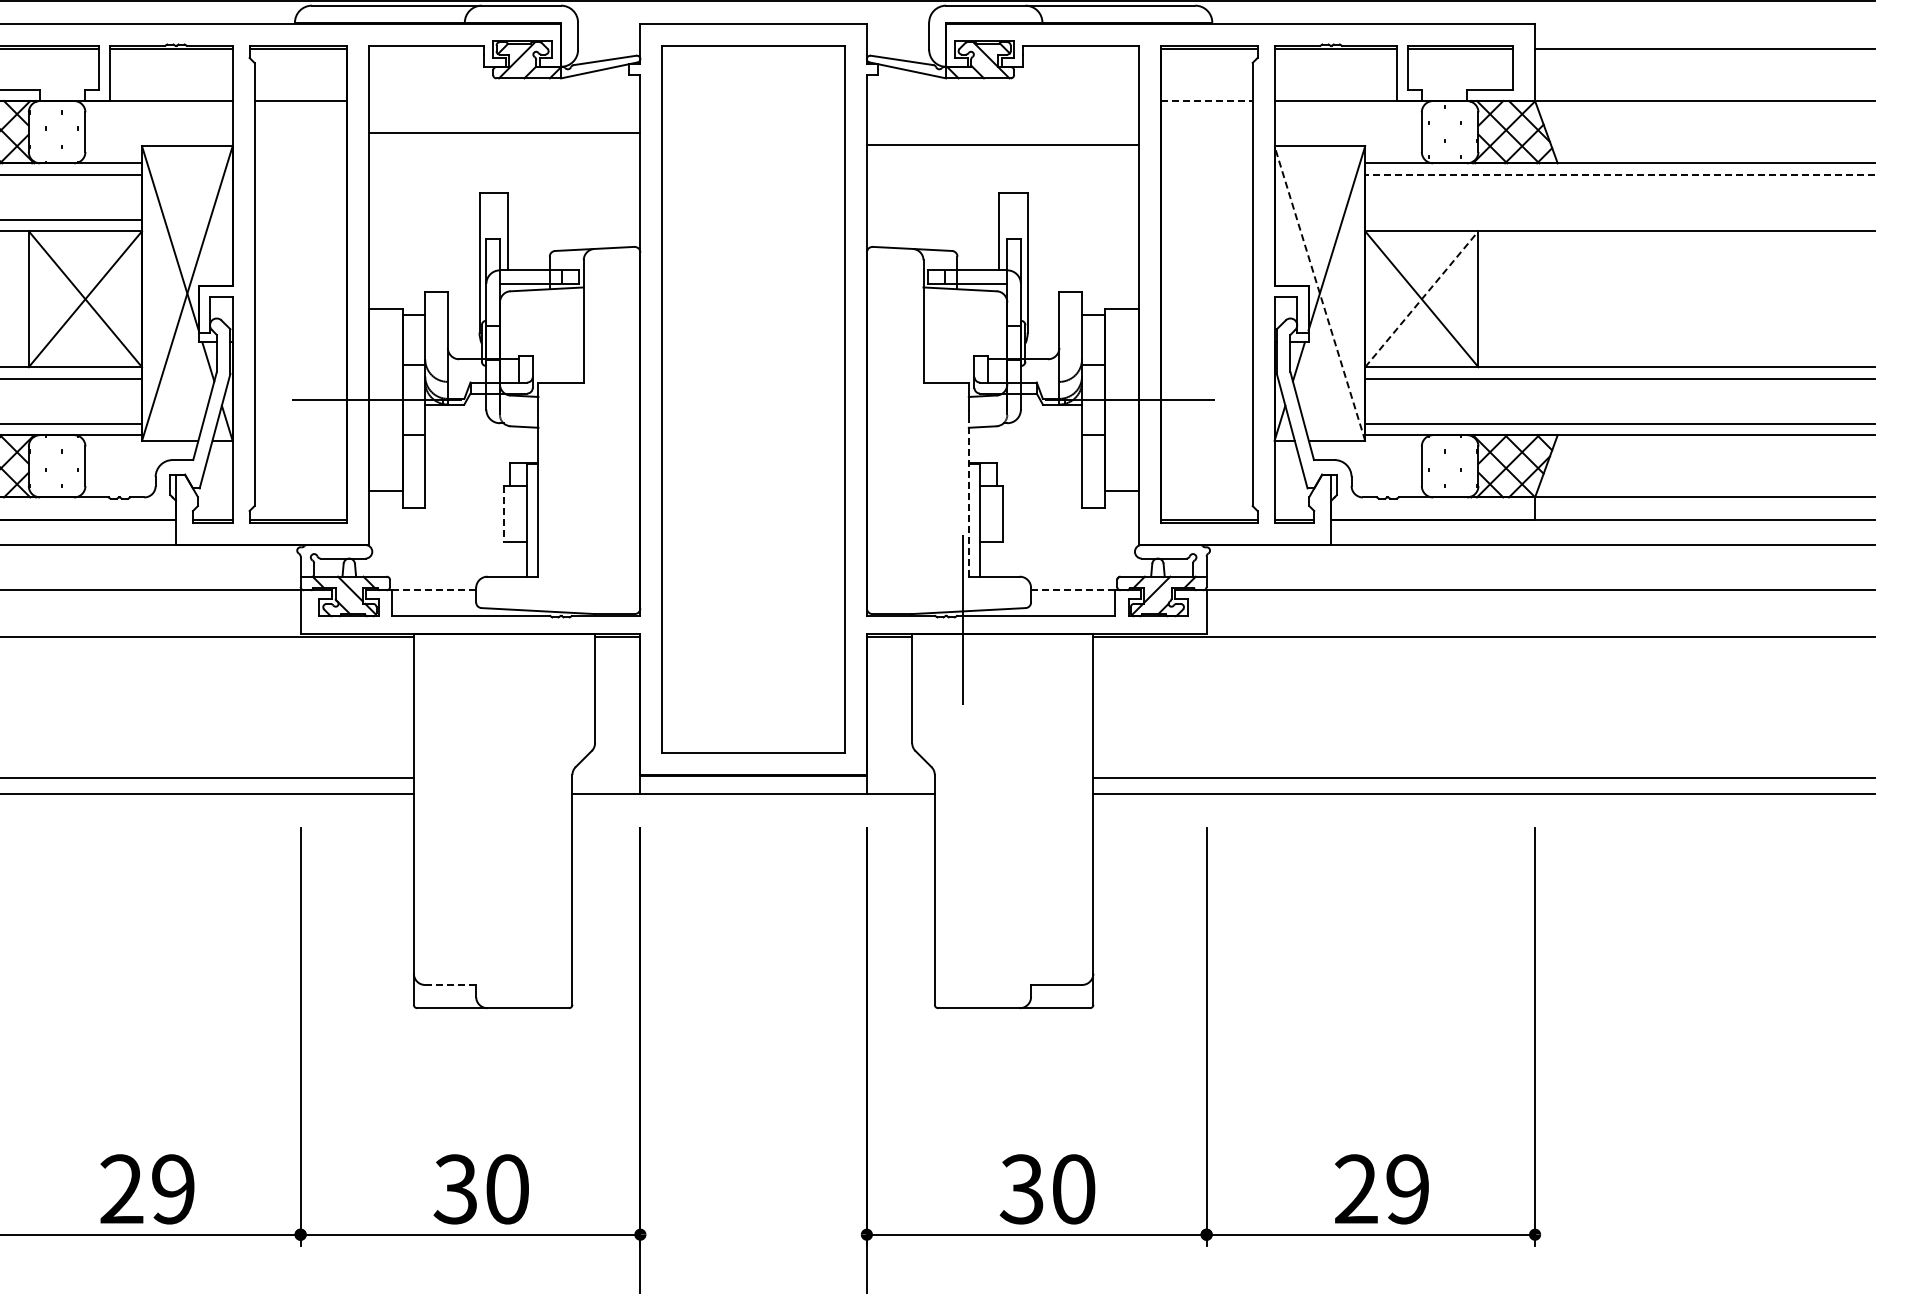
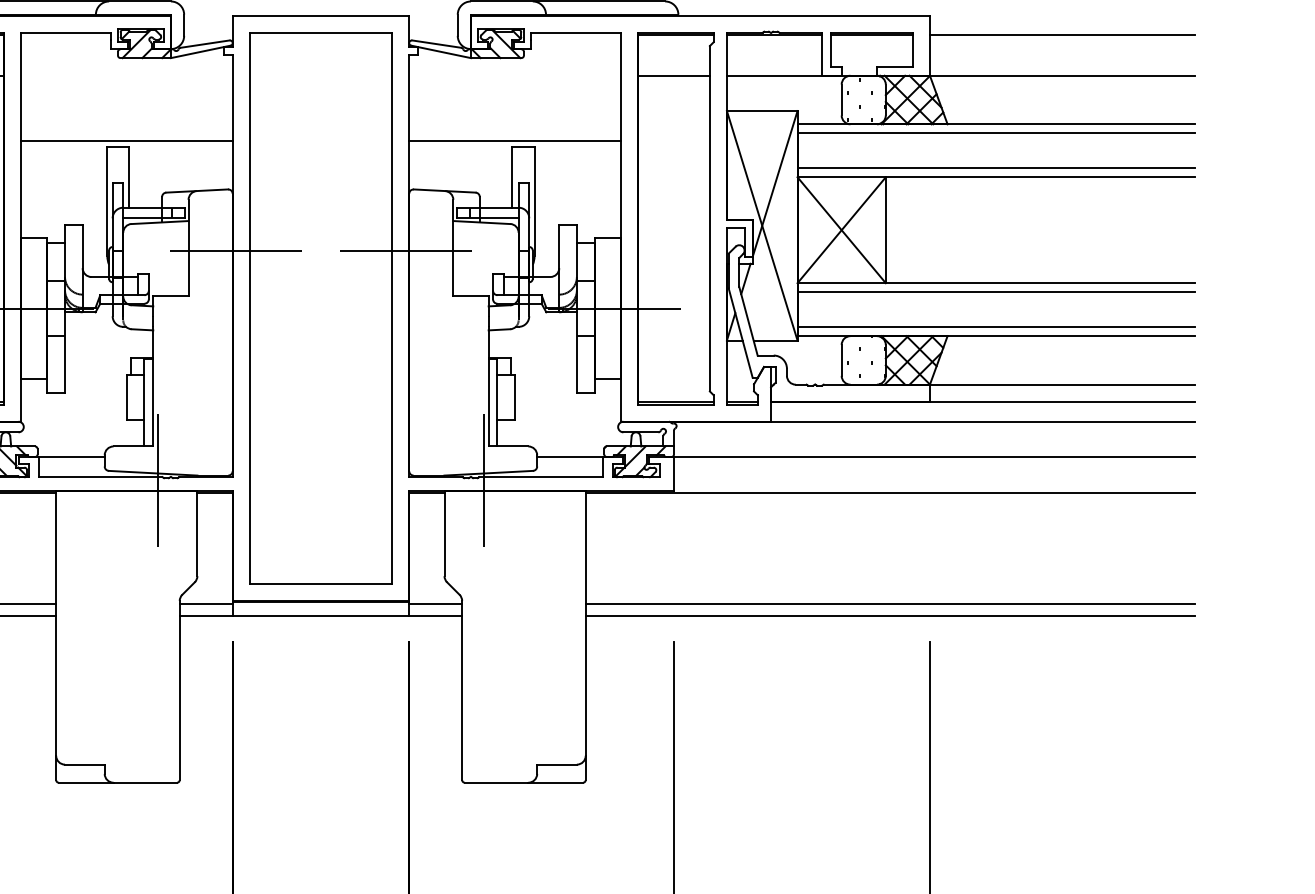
line: (1207, 101) -> (674, 76), dashed -> solid
line: (504, 132) -> (126, 140), moved
line: (1002, 144) -> (514, 140), moved
line: (1620, 174) -> (996, 133), dashed -> solid
line: (1619, 219) -> (995, 168), added
line: (1319, 293) -> (761, 225), dashed -> solid
line: (1422, 298) -> (842, 229), dashed -> solid
line: (640, 325) -> (232, 250), added
line: (866, 325) -> (408, 250), added
line: (968, 499) -> (488, 386), dashed -> solid
line: (504, 514) -> (126, 397), dashed -> solid
line: (431, 590) -> (69, 457), dashed -> solid
line: (1075, 590) -> (571, 457), dashed -> solid
line: (544, 615) -> (157, 476), added
line: (606, 778) -> (206, 603), added
line: (900, 778) -> (435, 603), added
line: (451, 984) -> (85, 764), dashed -> solid

